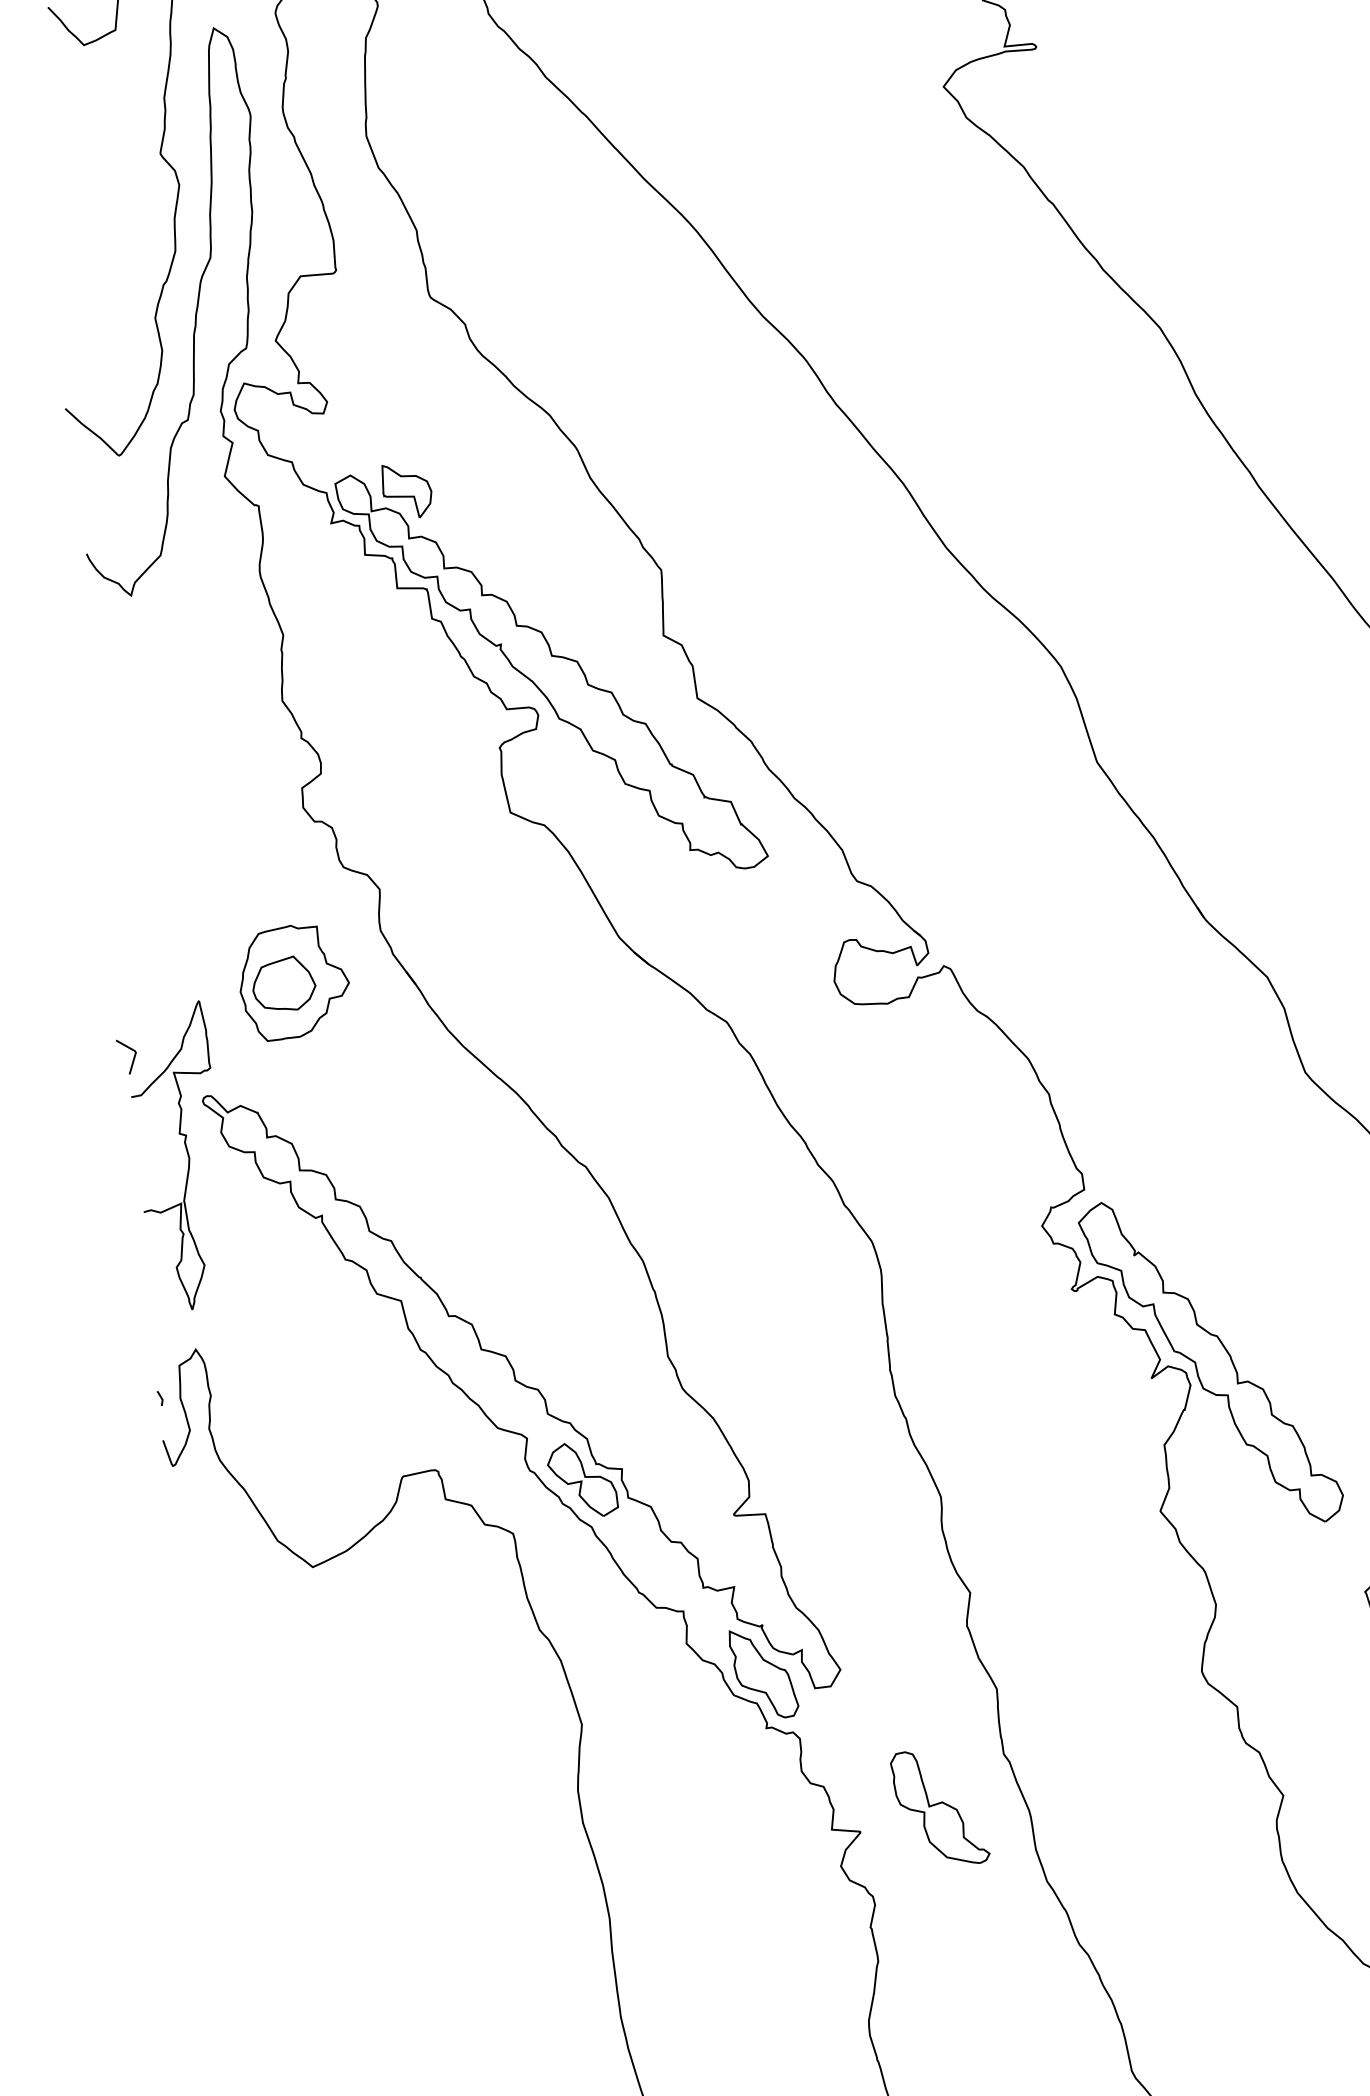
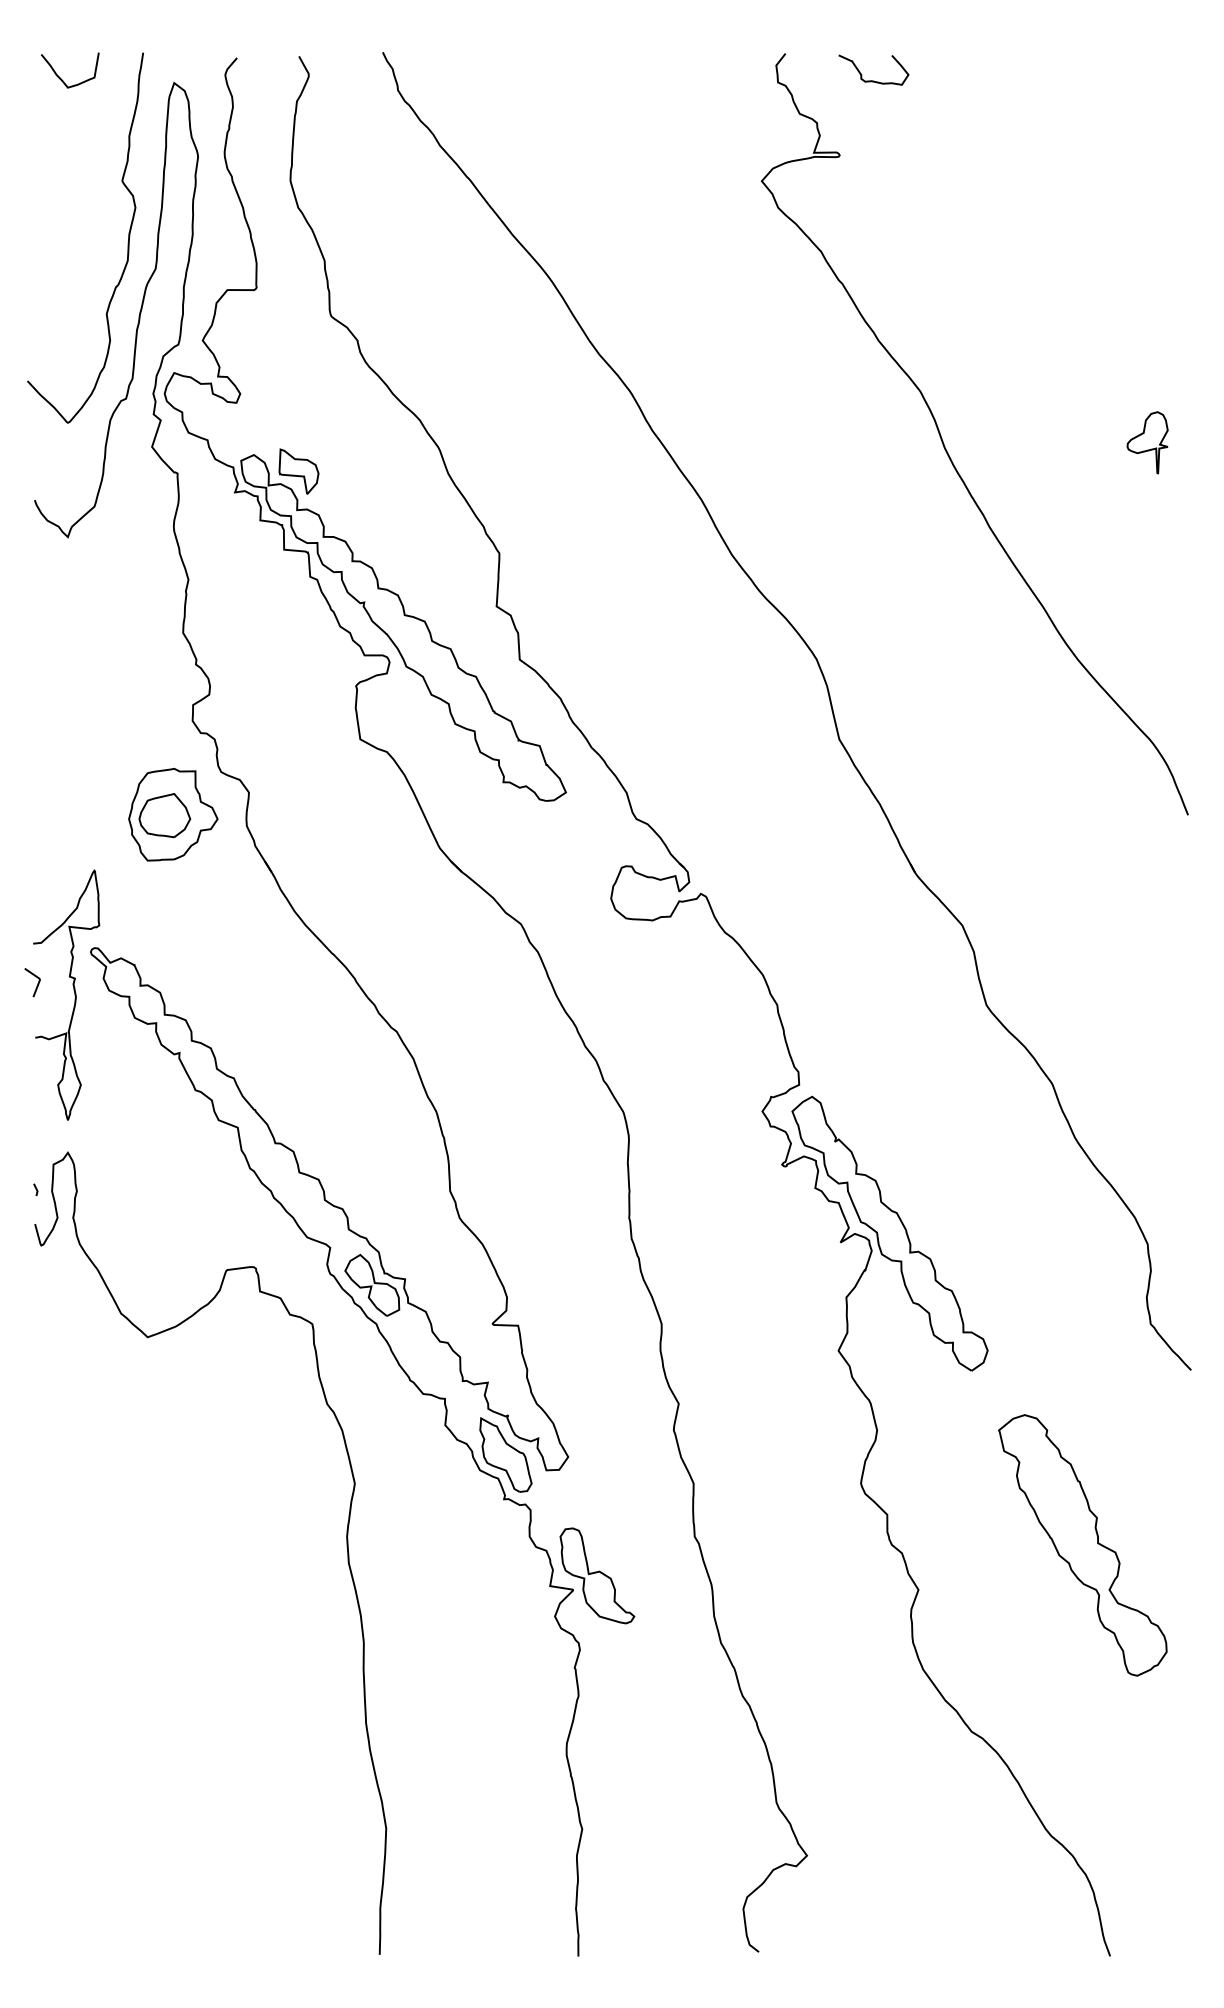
part: (294, 981) -> (173, 814), moved
line: (132, 1059) -> (36, 985), moved
part: (940, 1807) -> (597, 1575), moved

